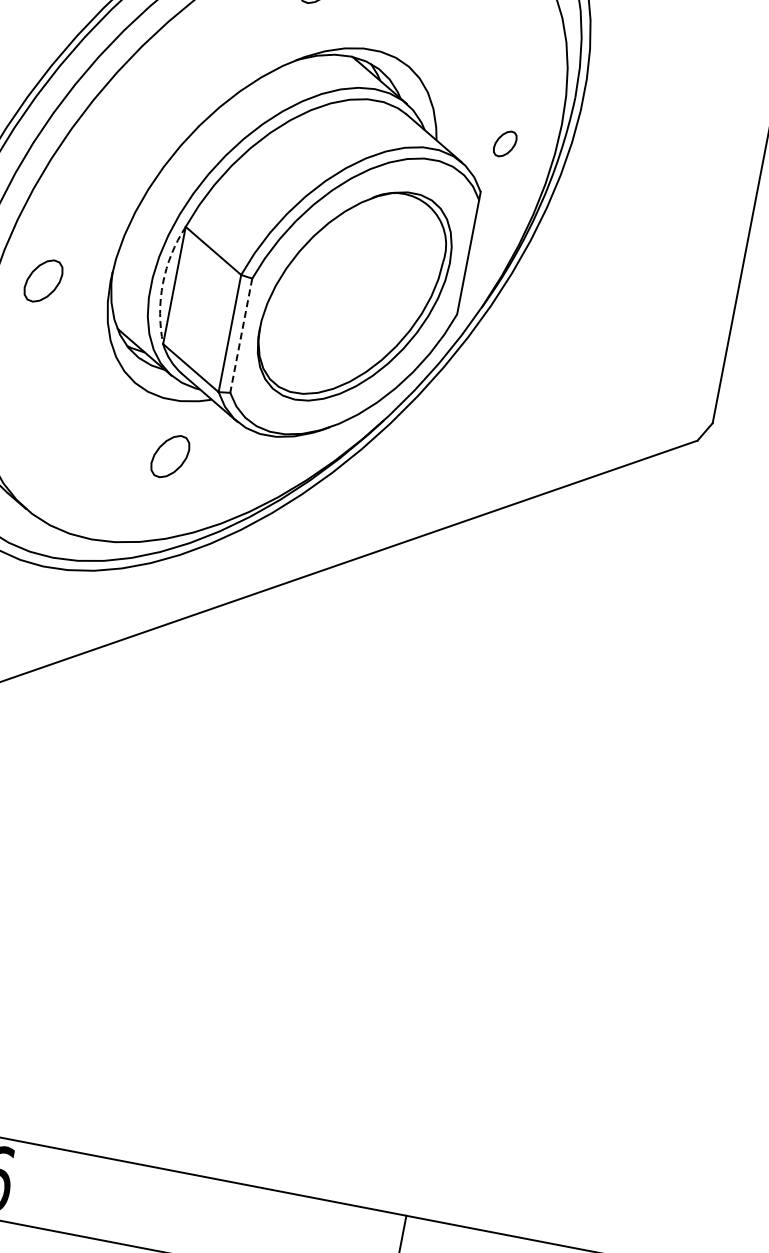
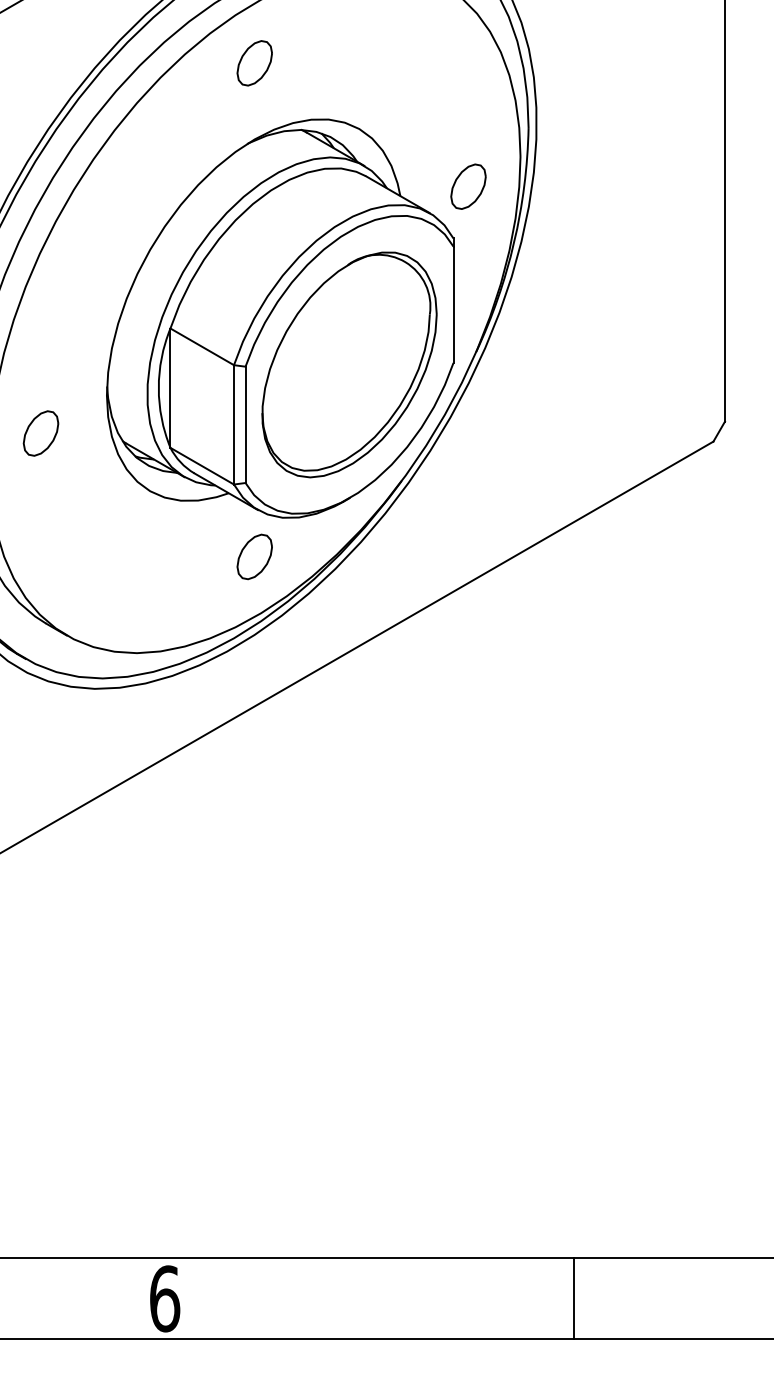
part: (505, 143) -> (468, 186), size x1.67
part: (43, 280) -> (40, 433), moved
arc: (162, 283) -> (158, 388), dashed -> solid
line: (241, 336) -> (245, 425), dashed -> solid
part: (170, 456) -> (254, 556), moved

